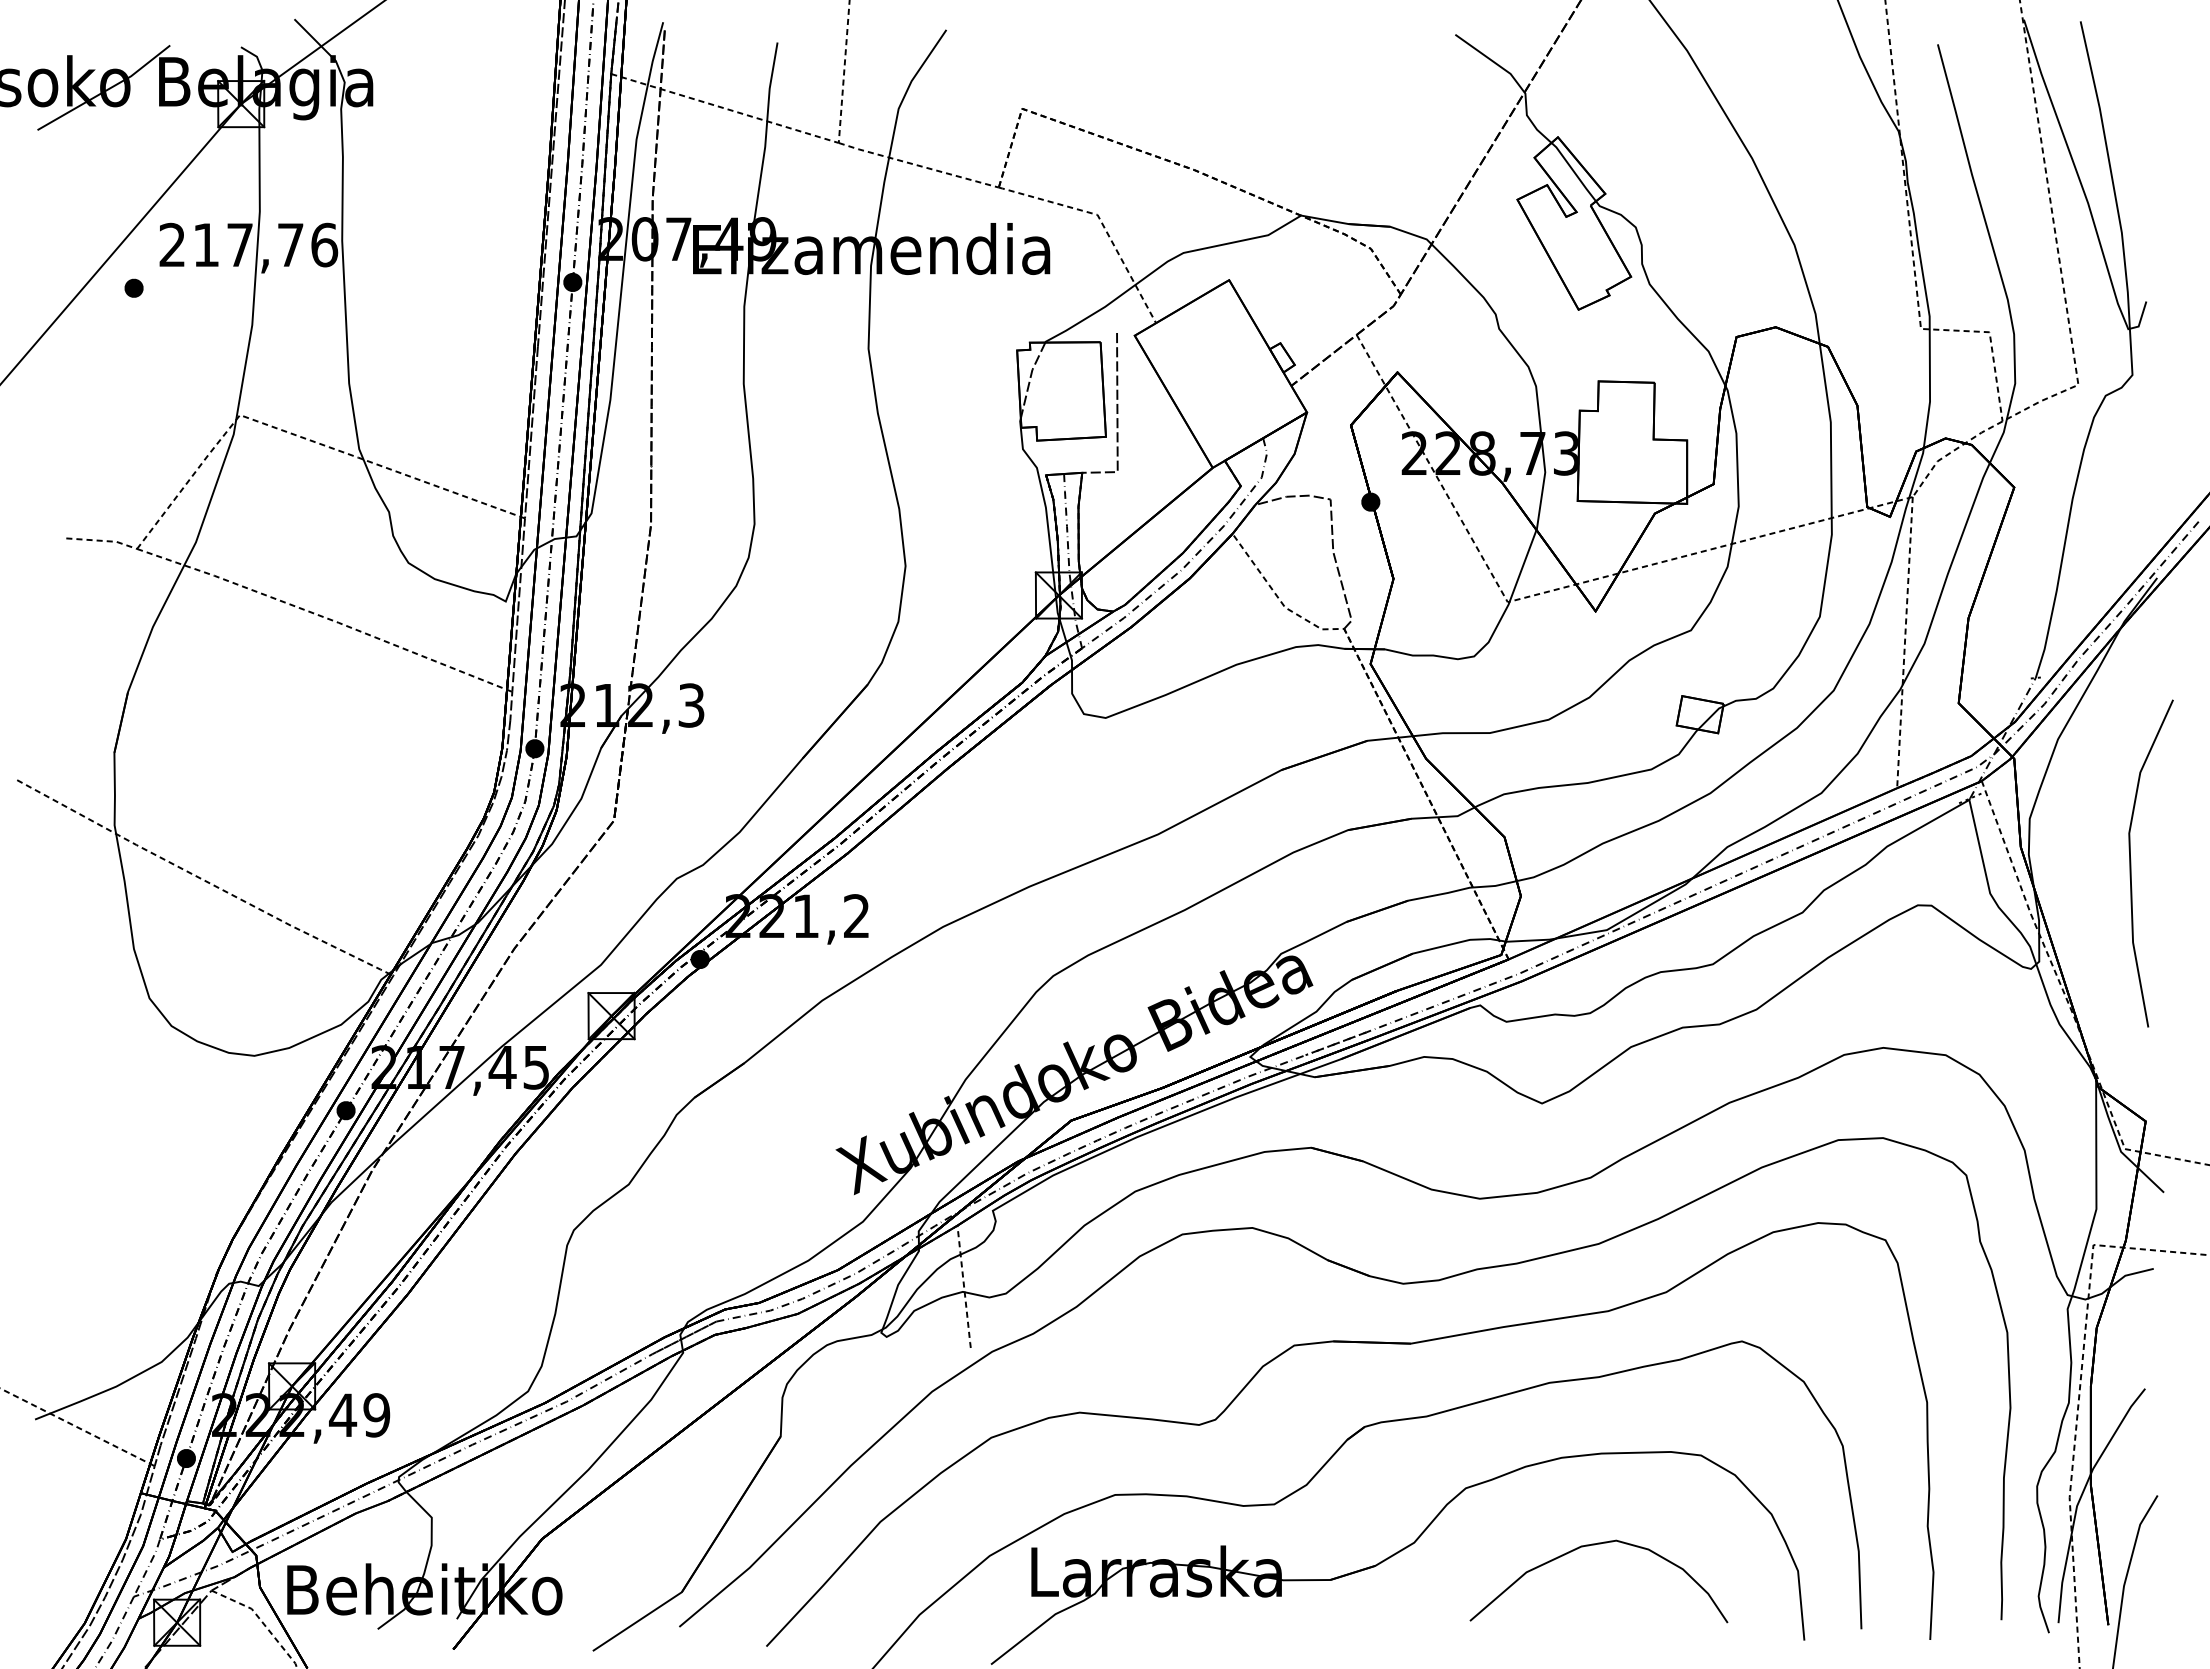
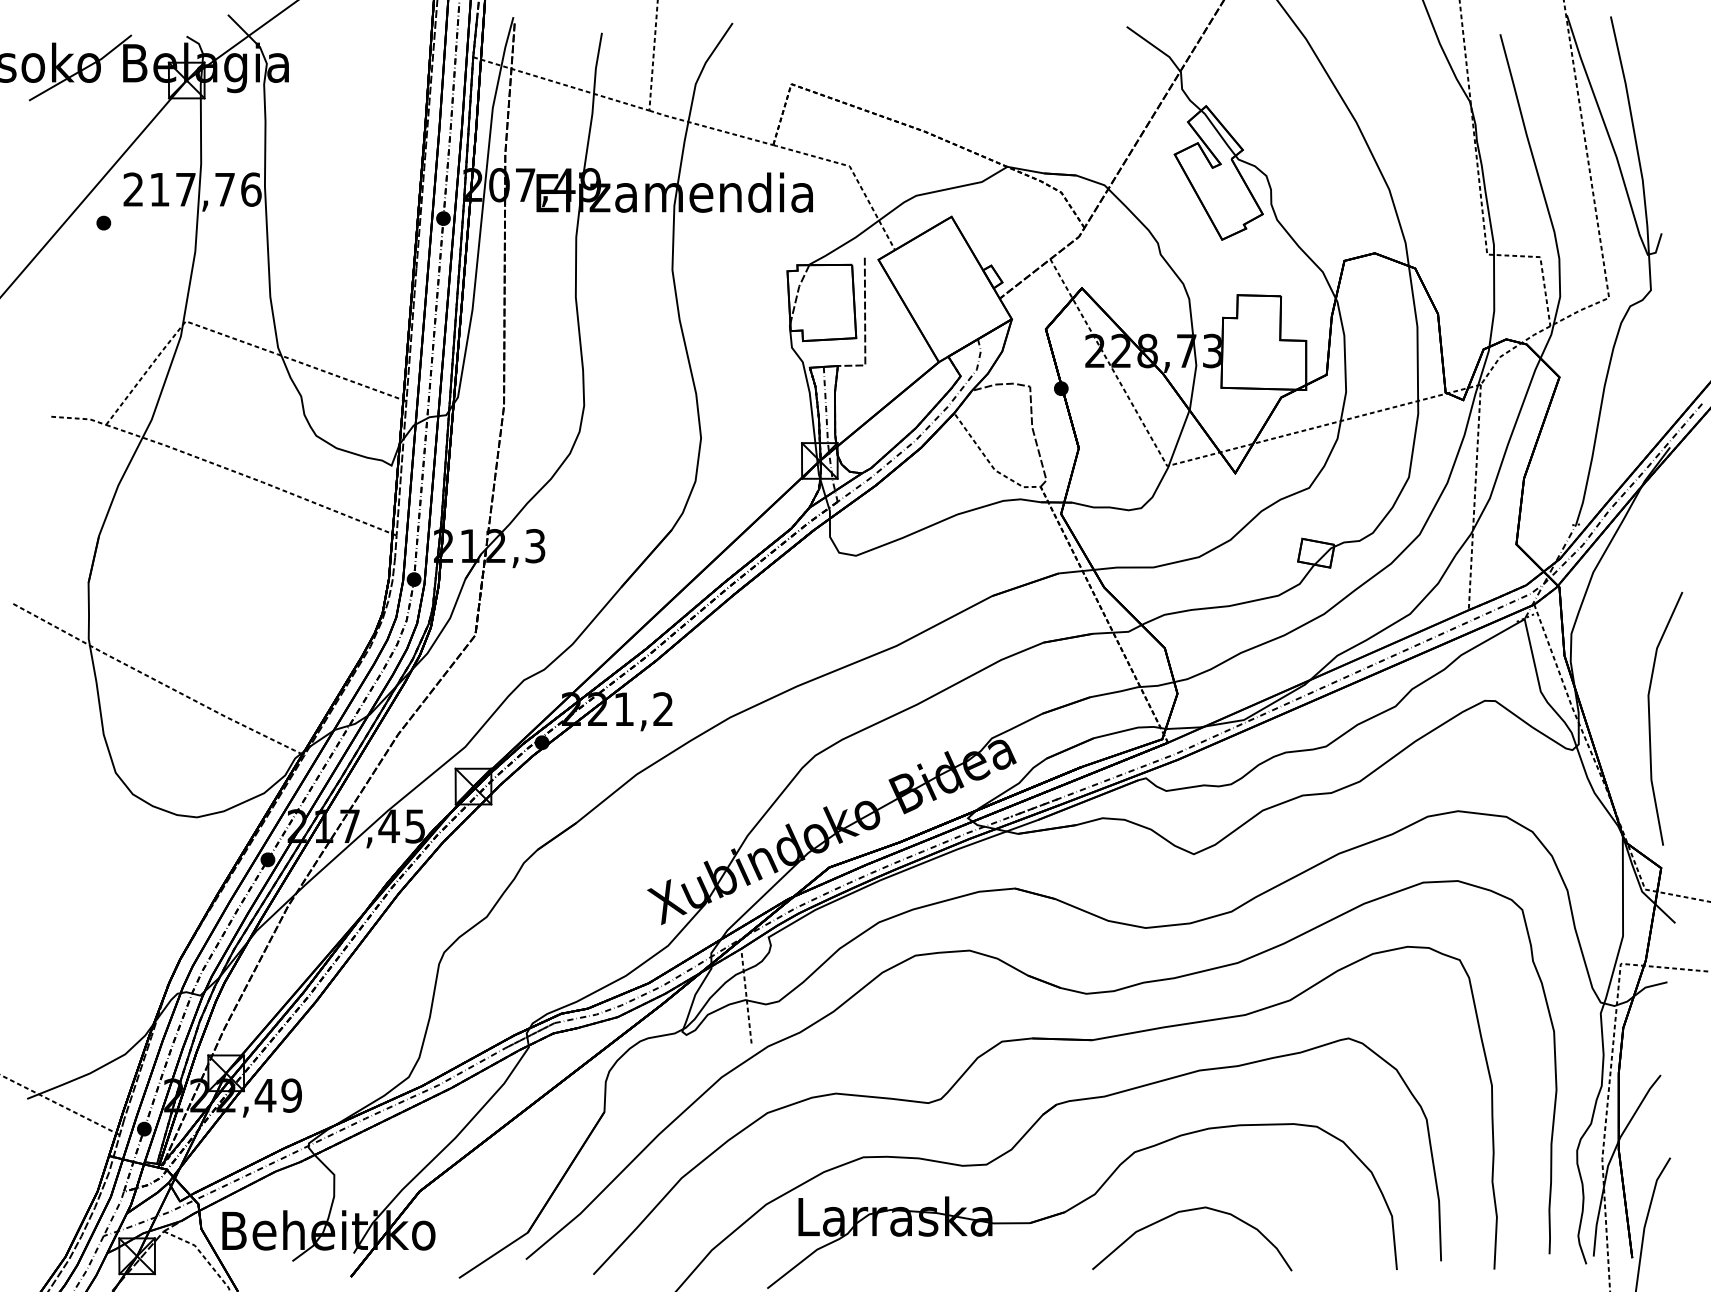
line: (2131, 863) -> (1650, 718), moved
curve: (1595, 1545) -> (1189, 1211), moved

